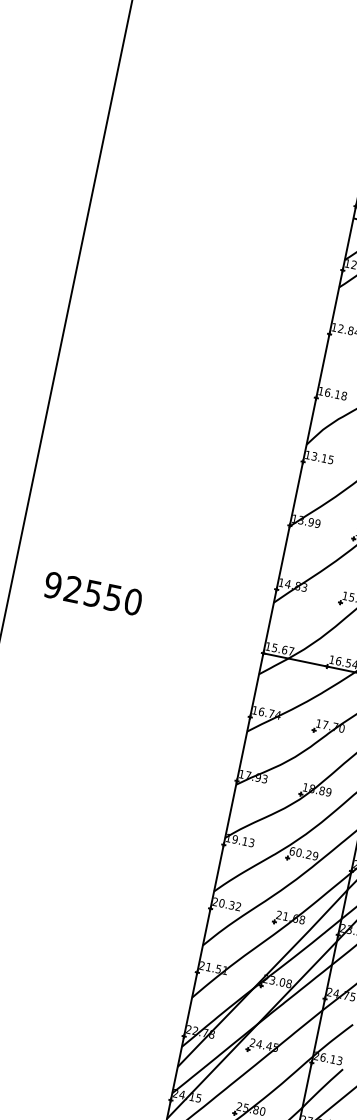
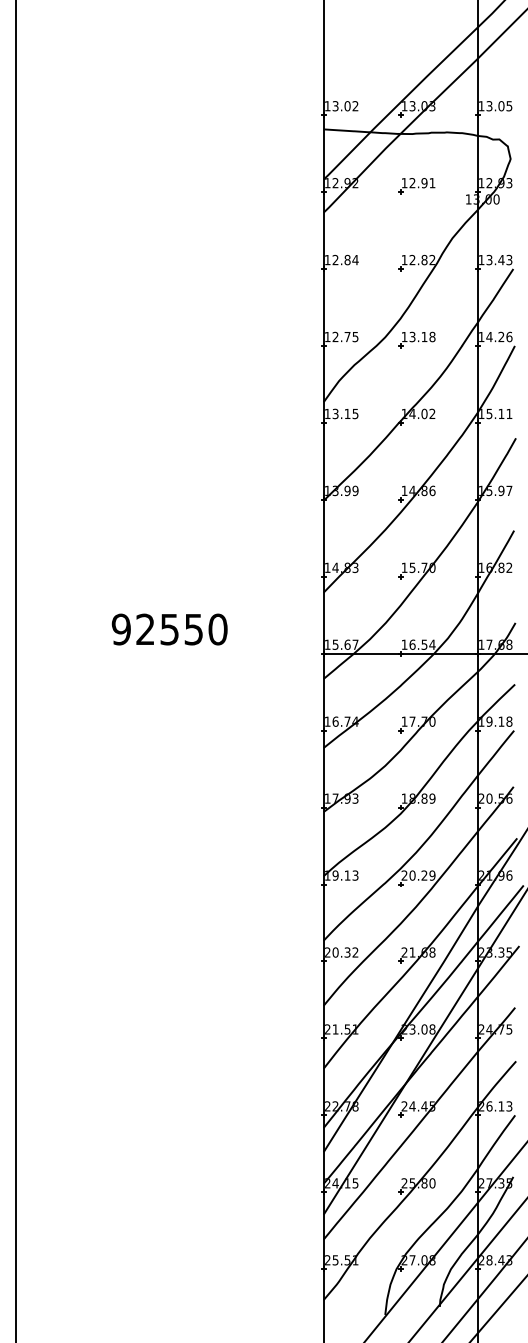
text: (335, 393) -> (345, 336), 16.18 -> 12.75
text: (93, 593) -> (169, 629), moved
text: (292, 851) -> (404, 875), 60.29 -> 20.29

